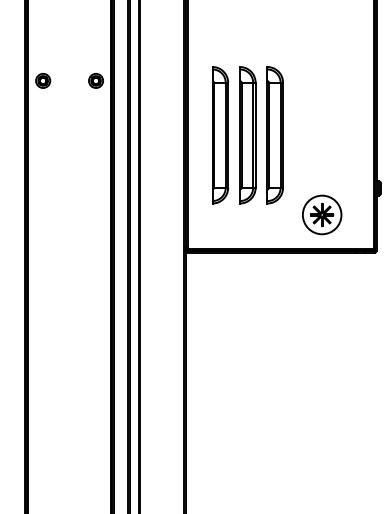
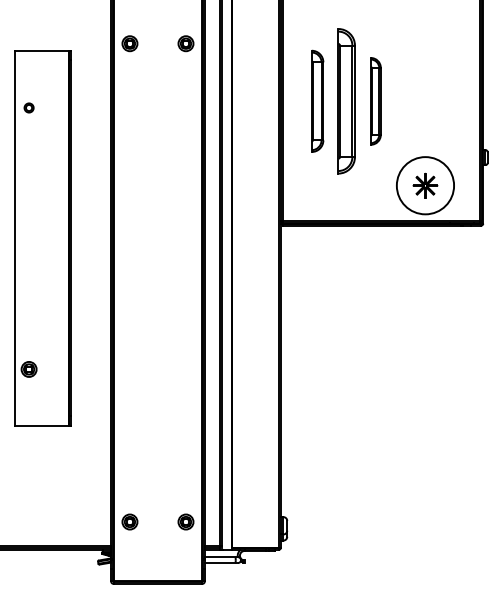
part: (220, 135) -> (317, 101), size x0.7
part: (274, 135) -> (375, 101), size x0.6
circle: (322, 214) -> (425, 185), size x1.4

